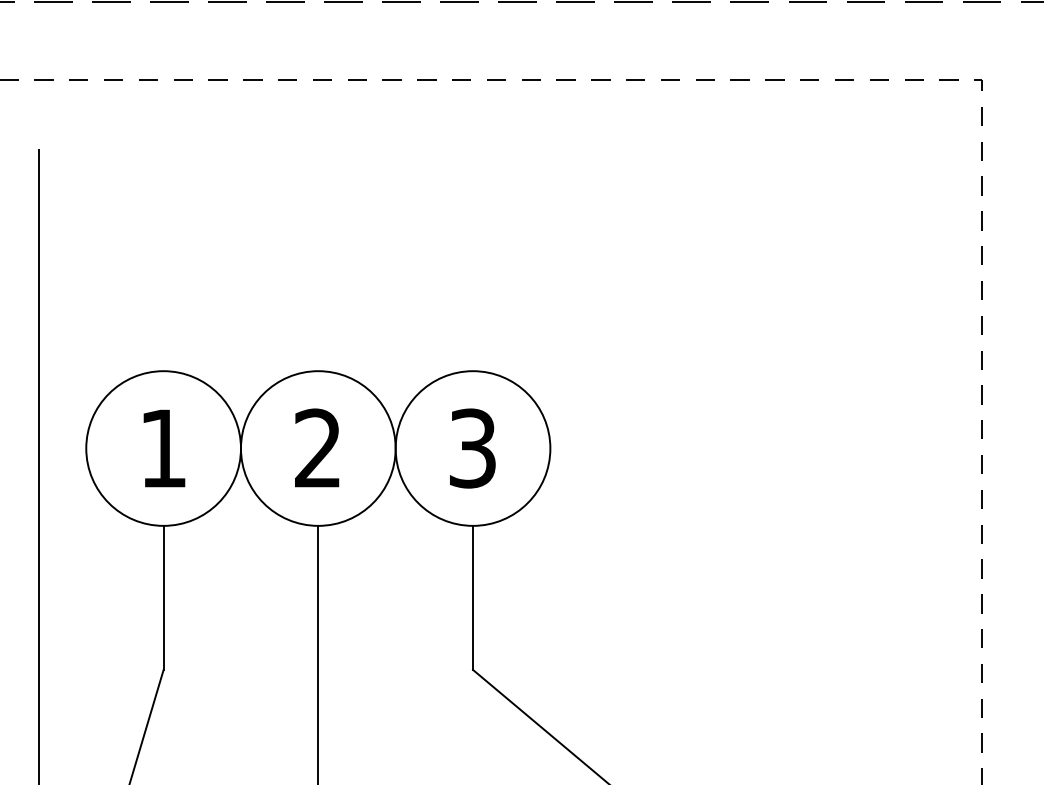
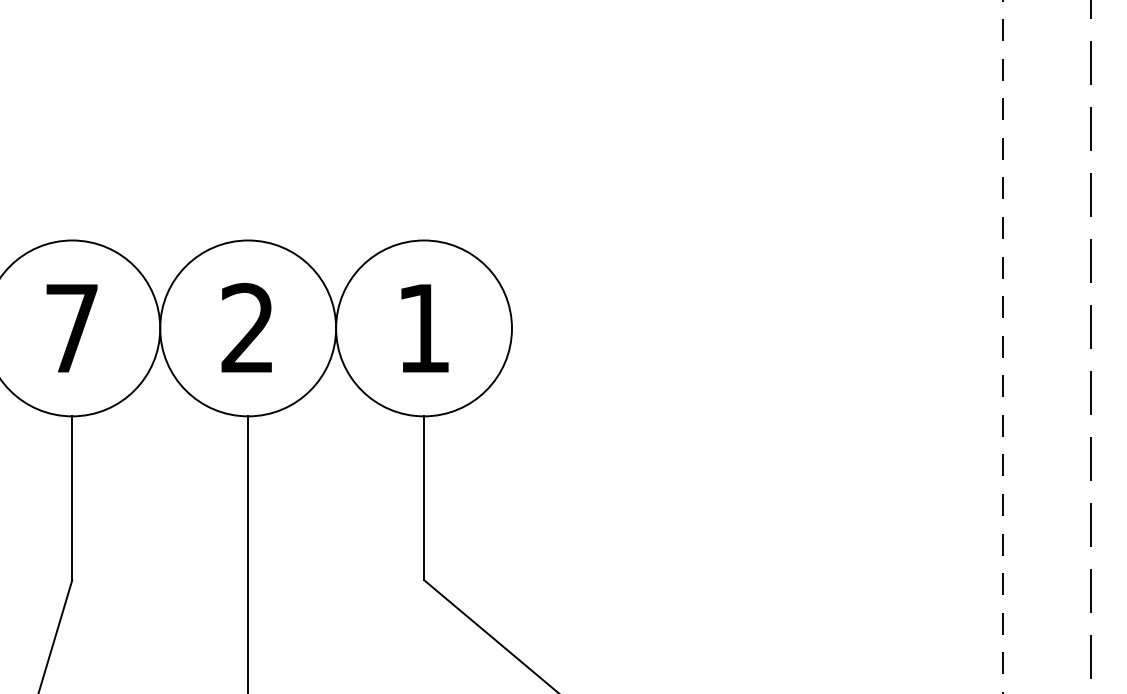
text: (163, 448) -> (72, 328), 1 -> 7
text: (472, 448) -> (423, 328), 3 -> 1

